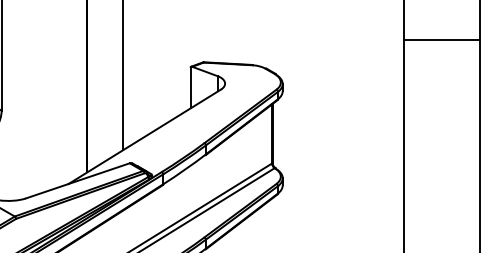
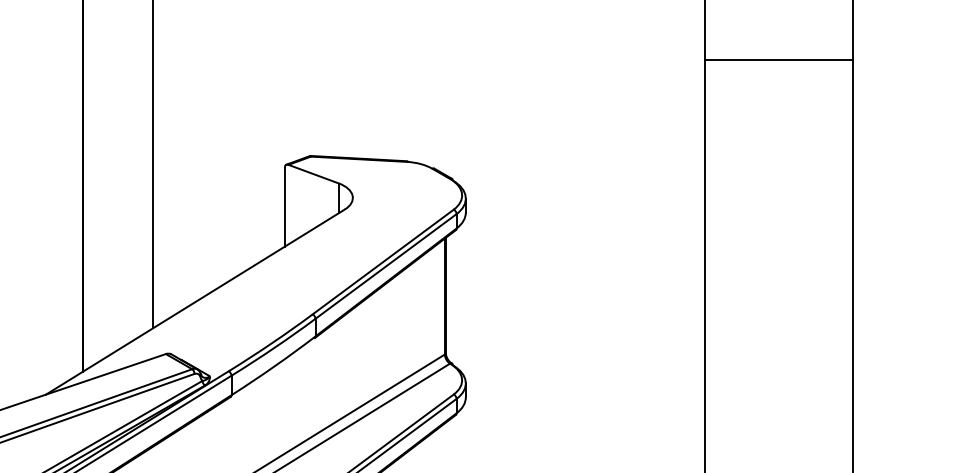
line: (442, 40) -> (779, 60), moved

